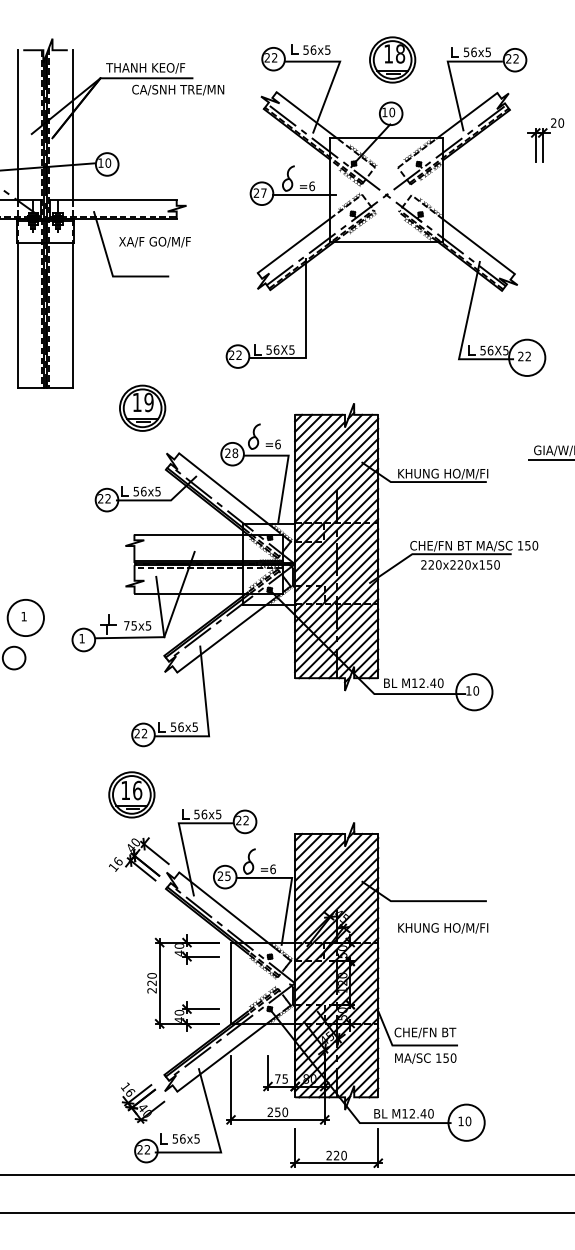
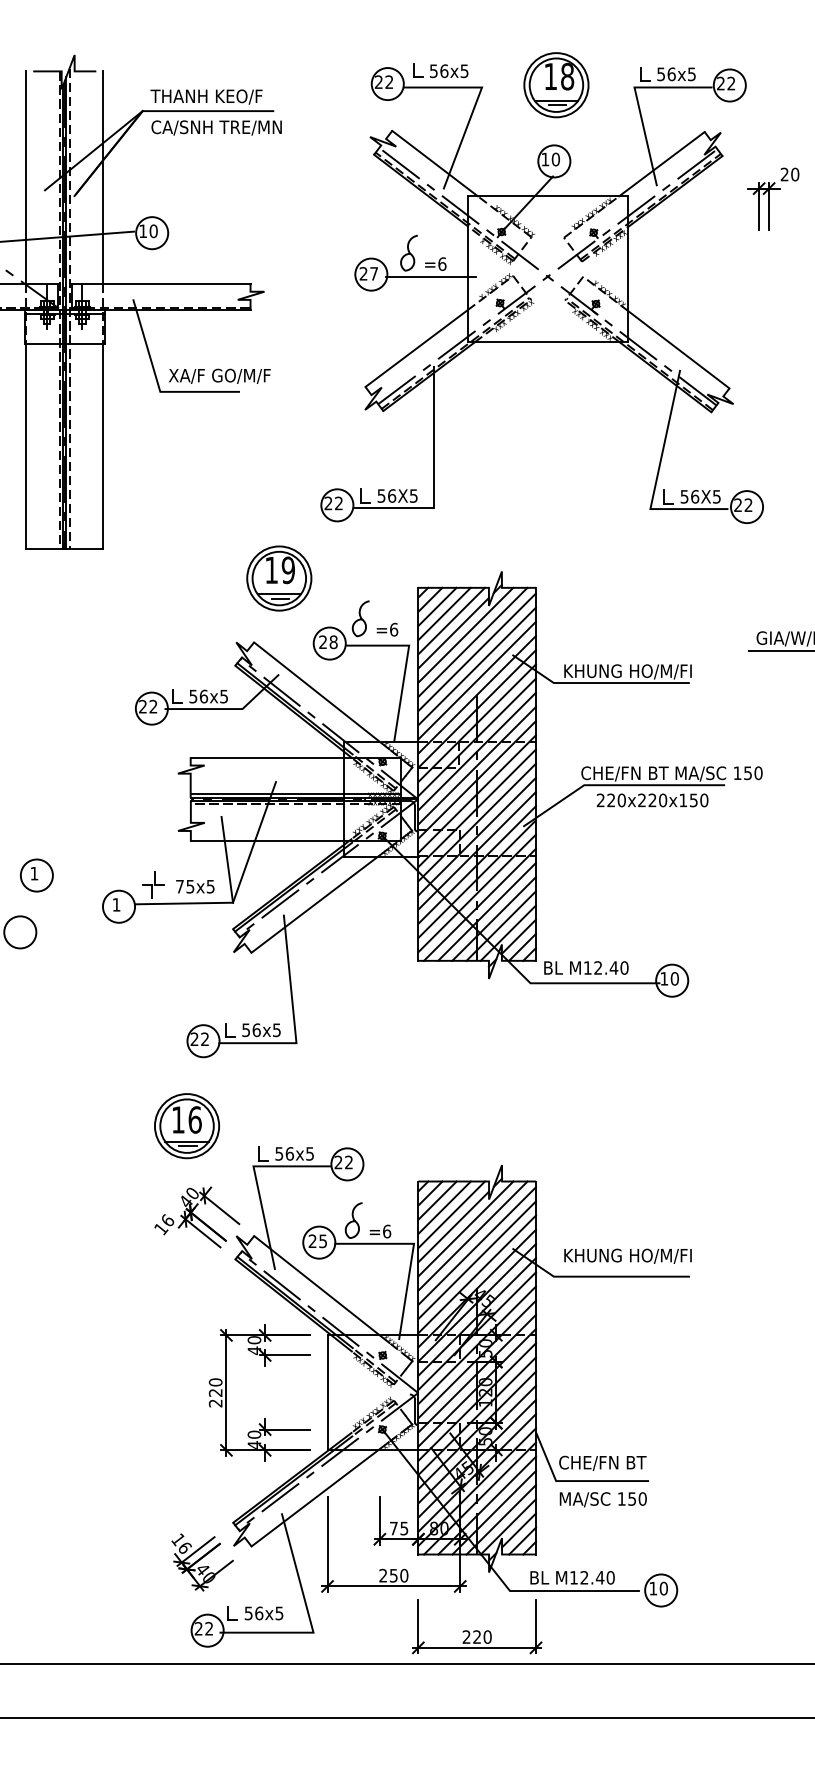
text: (178, 89) -> (216, 127), moved
text: (154, 241) -> (219, 375), moved
circle: (526, 358) -> (746, 507), size x0.62
part: (142, 408) -> (279, 578), moved
circle: (25, 617) -> (36, 875), size x0.62
circle: (474, 692) -> (672, 980), size x0.62
text: (442, 927) -> (627, 1255), moved
circle: (466, 1122) -> (661, 1590), size x0.62

